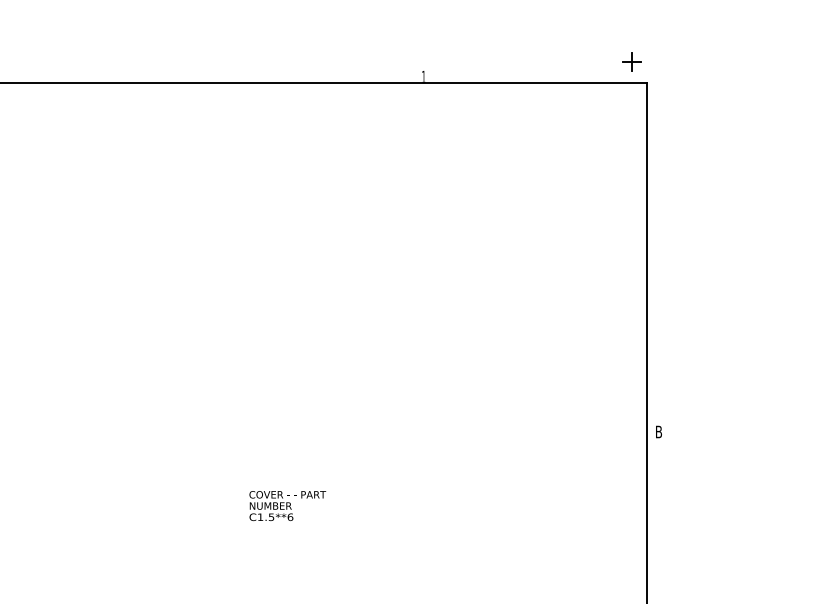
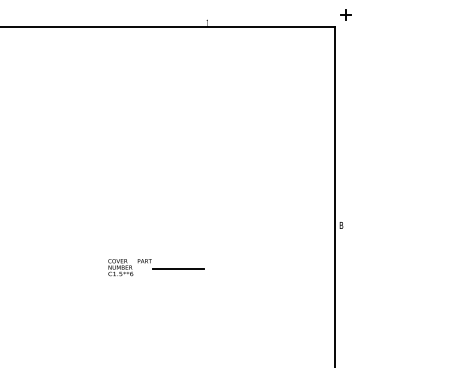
part: (630, 61) -> (345, 14), moved
line: (372, 507) -> (178, 268), added

